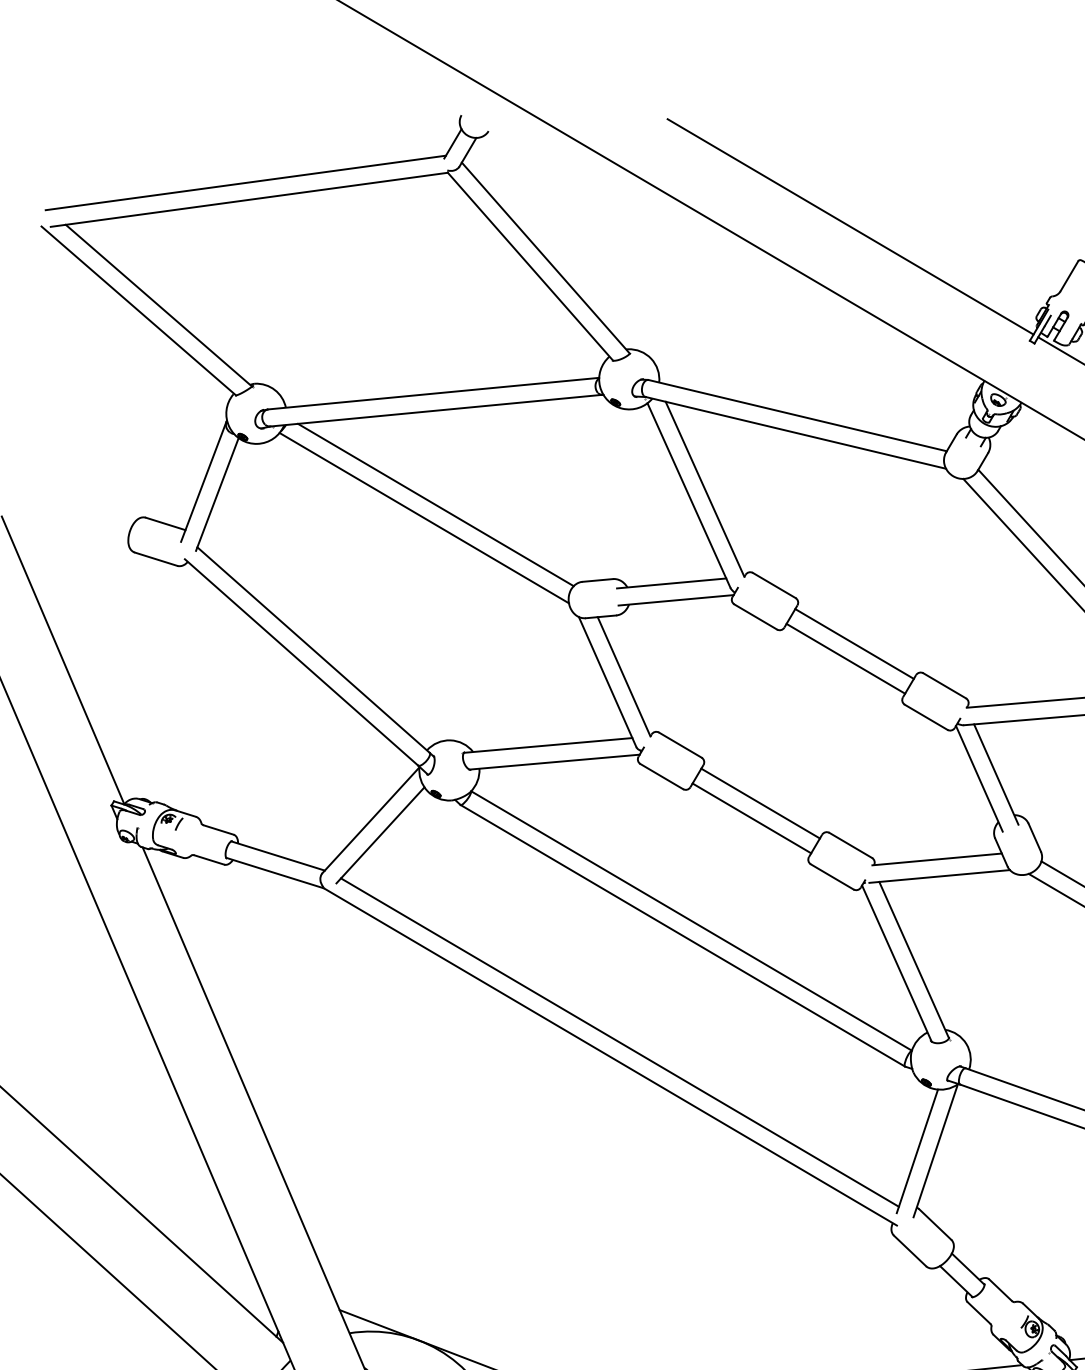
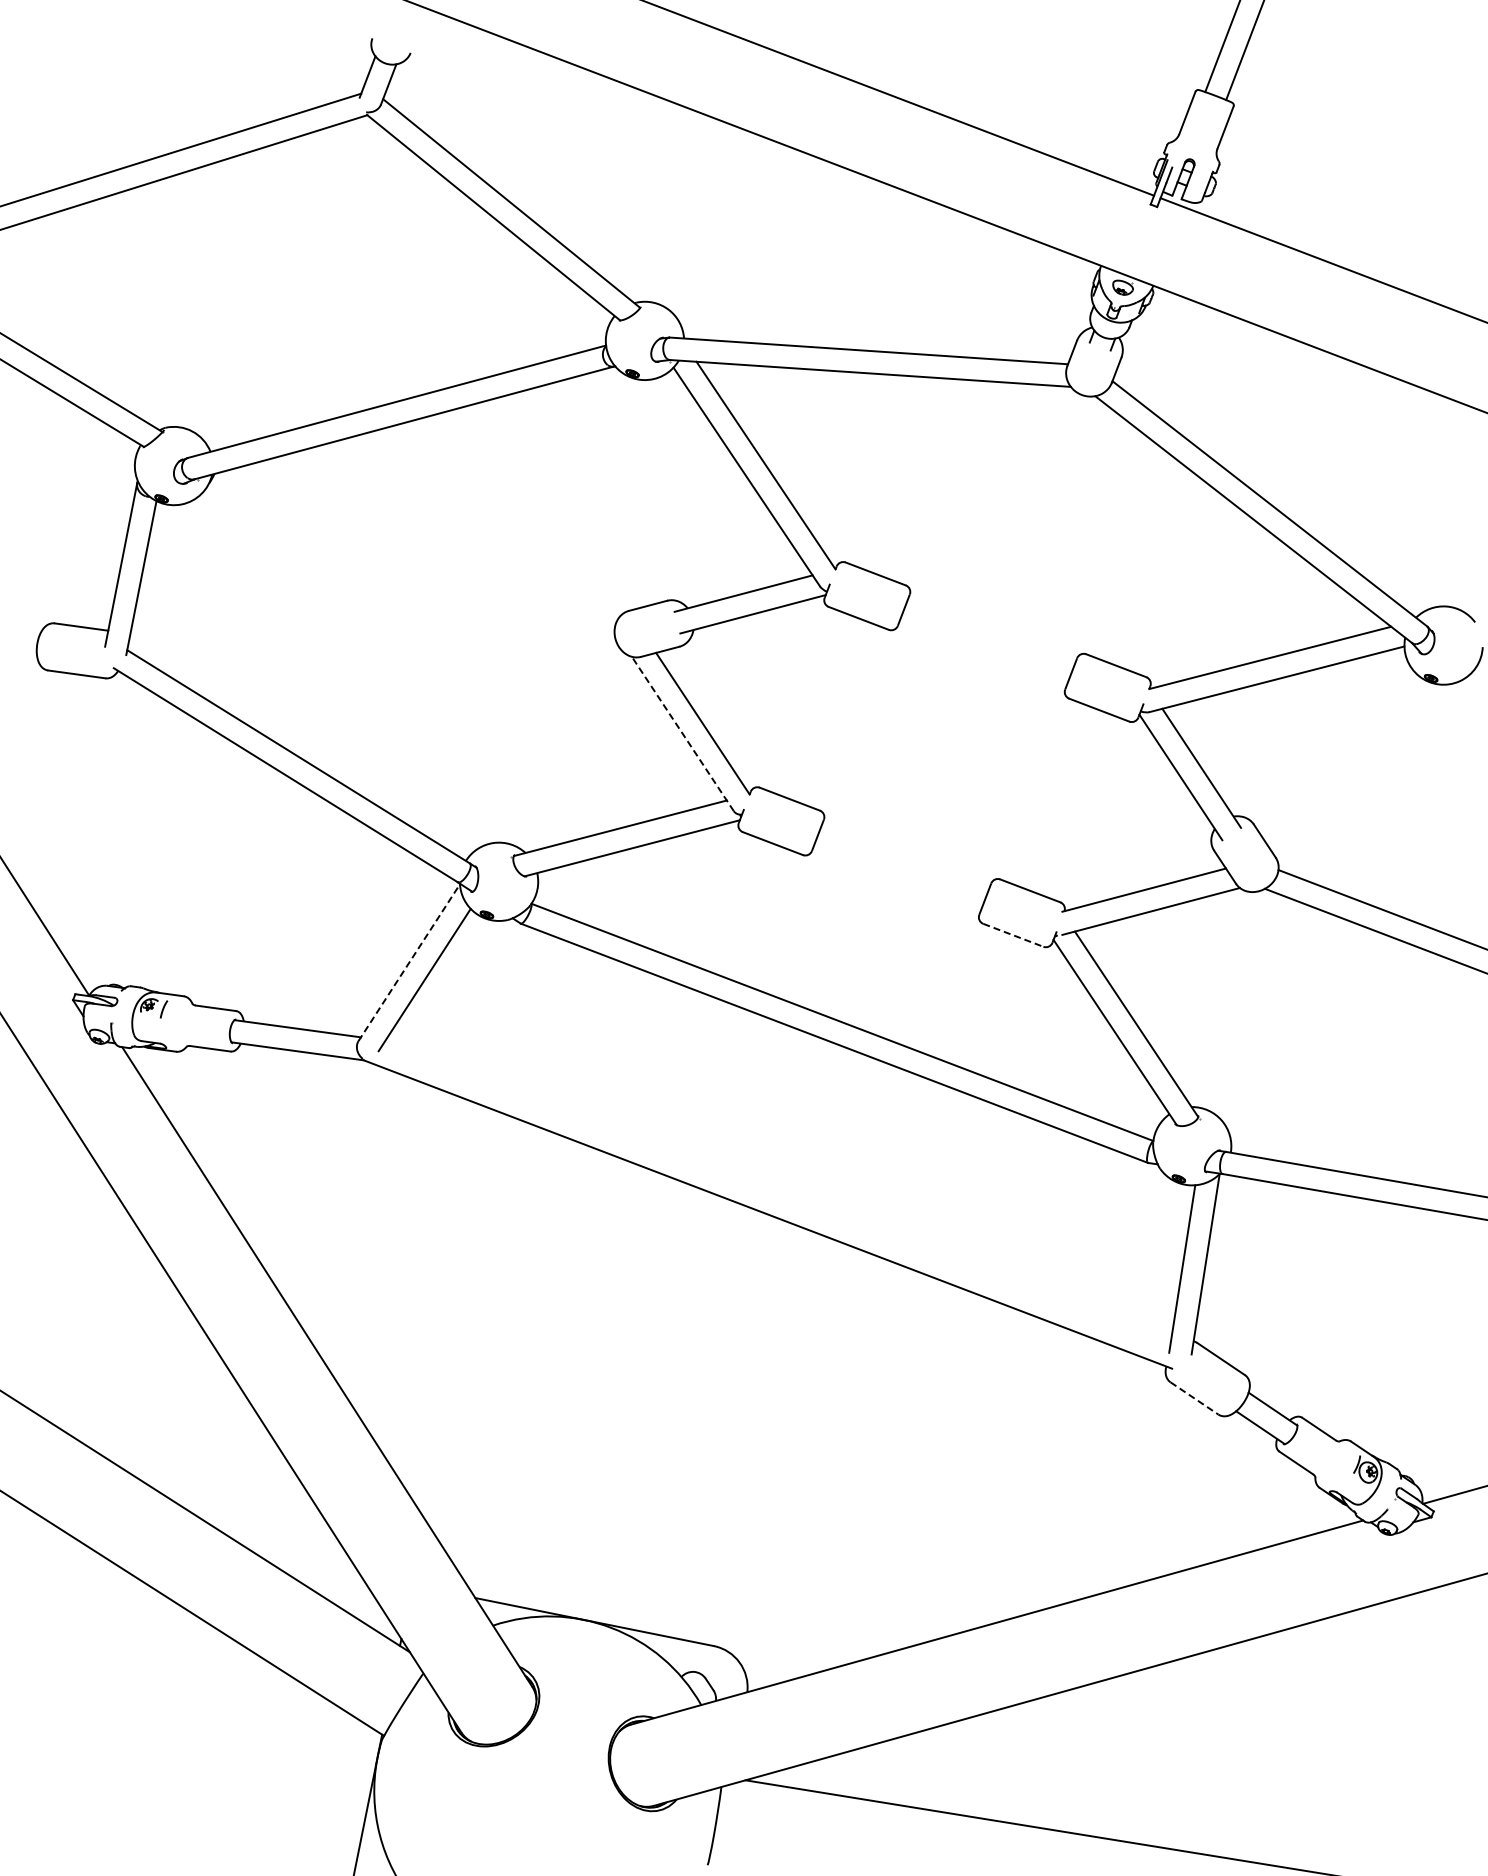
line: (435, 504) -> (423, 543), removed
line: (423, 518) -> (411, 563), removed
line: (854, 643) -> (991, 631), removed
line: (845, 658) -> (983, 652), removed
line: (607, 682) -> (682, 734), solid -> dashed
line: (760, 803) -> (905, 856), removed
line: (751, 818) -> (897, 877), removed
line: (371, 820) -> (409, 962), solid -> dashed
line: (832, 877) -> (1013, 935), solid -> dashed
line: (619, 1042) -> (776, 1193), removed
line: (910, 1251) -> (1194, 1398), solid -> dashed

